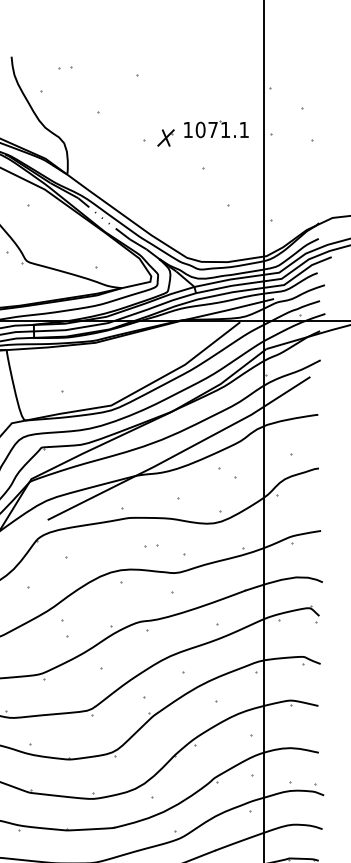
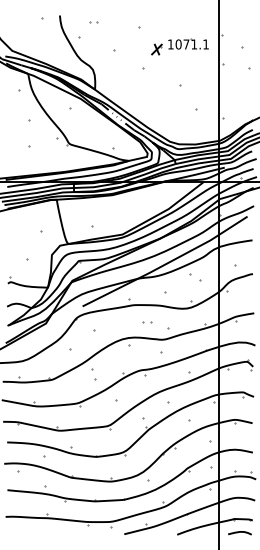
part: (201, 133) -> (179, 46), moved

